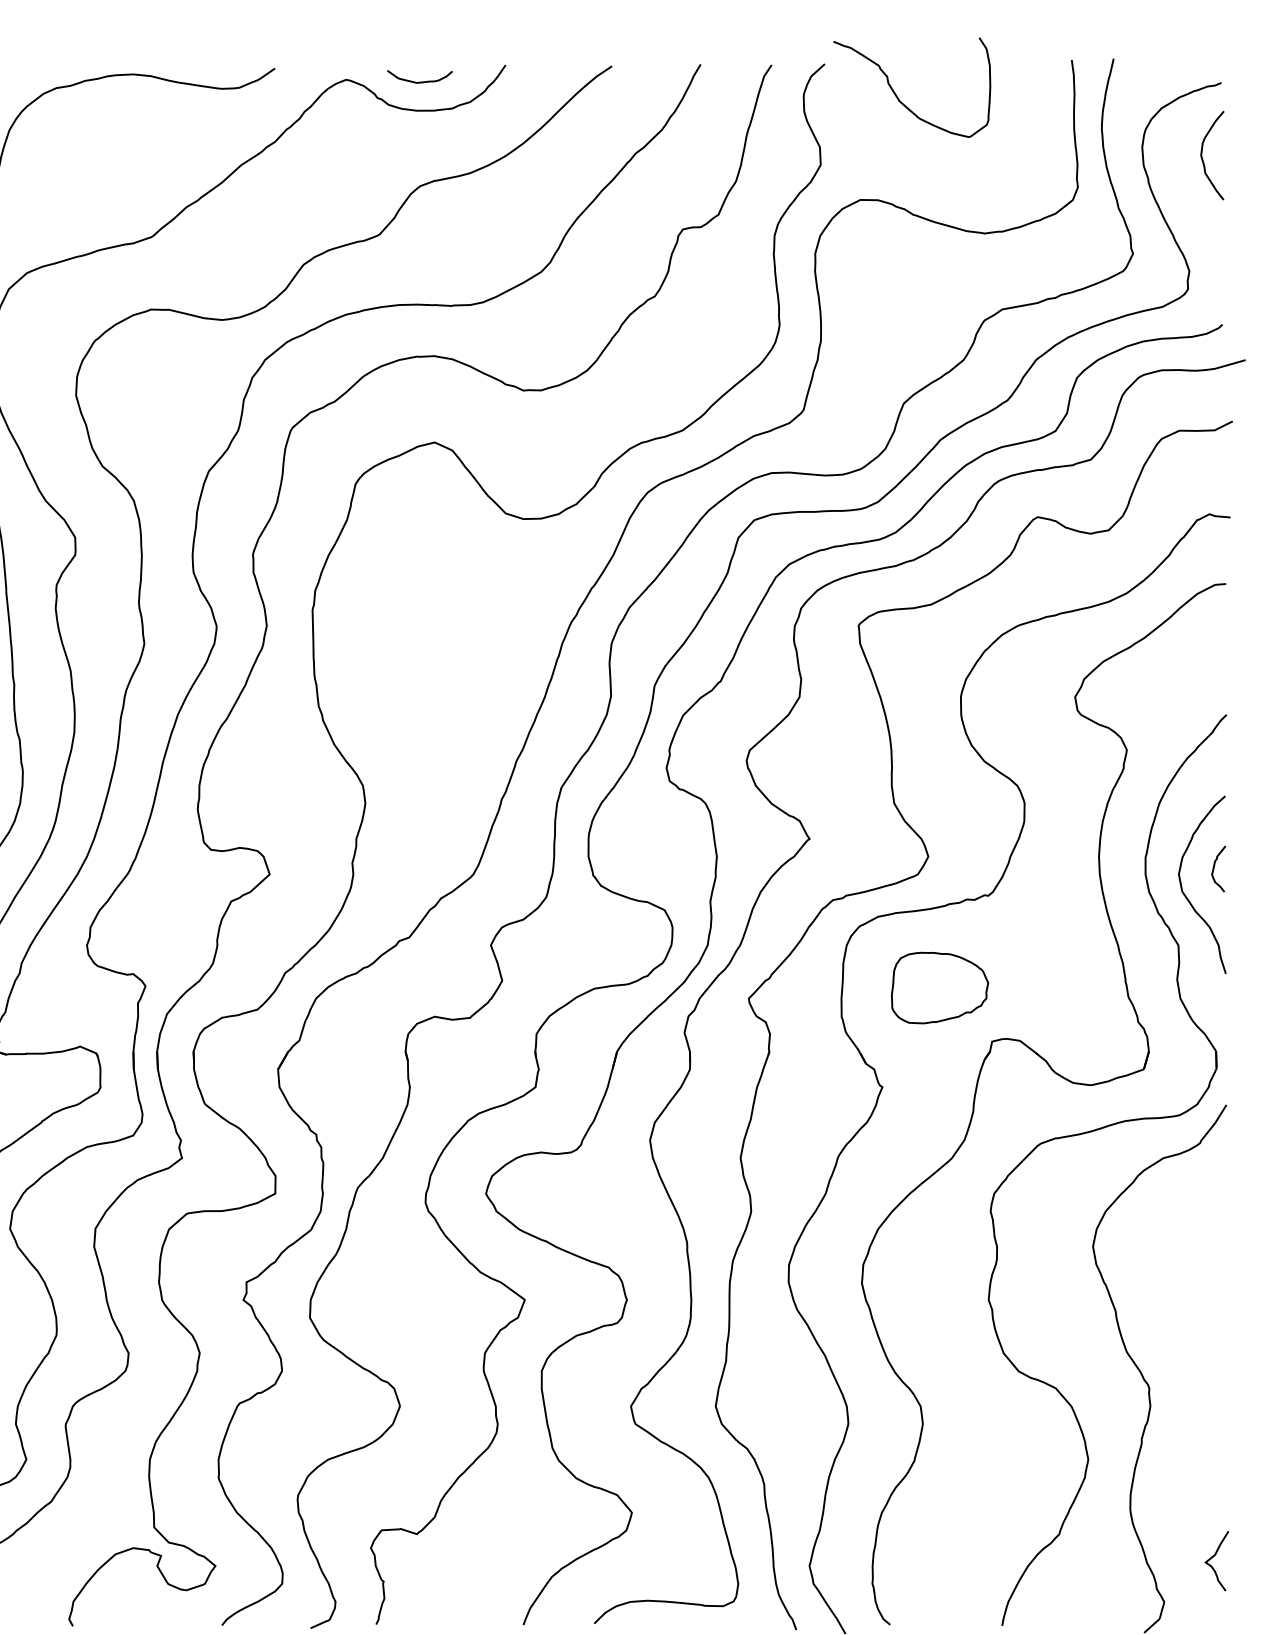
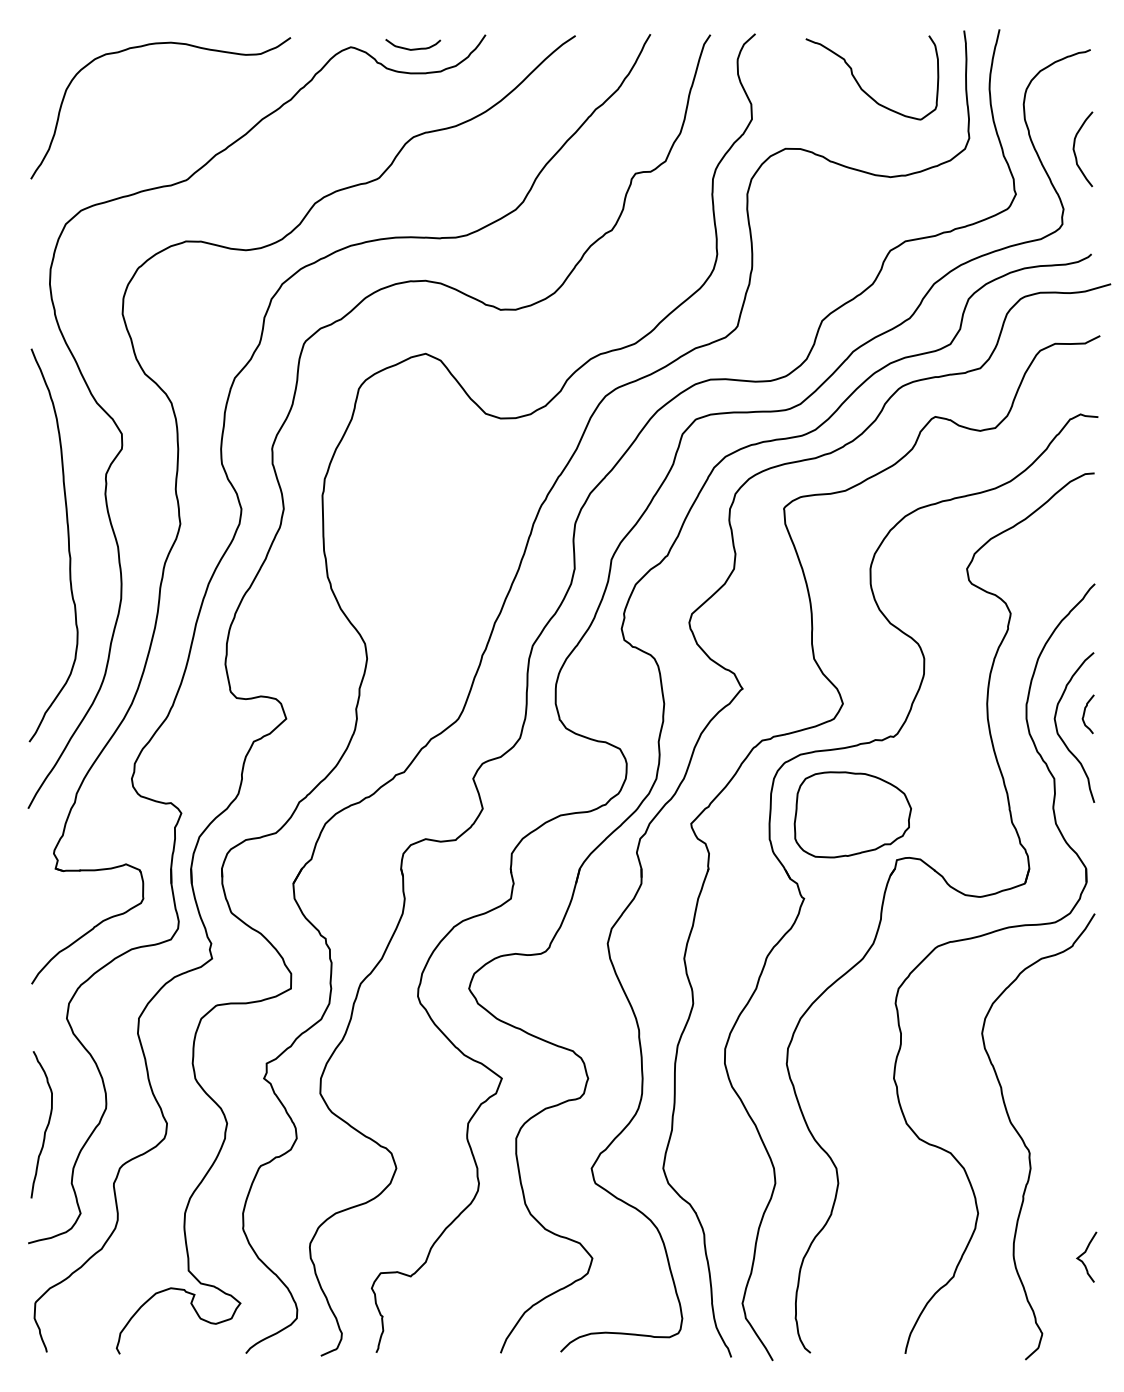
curve: (897, 94) -> (859, 83), moved
curve: (1203, 158) -> (1075, 151), moved
part: (939, 987) -> (852, 814), size x1.43
curve: (1215, 1556) -> (1085, 1253), moved

